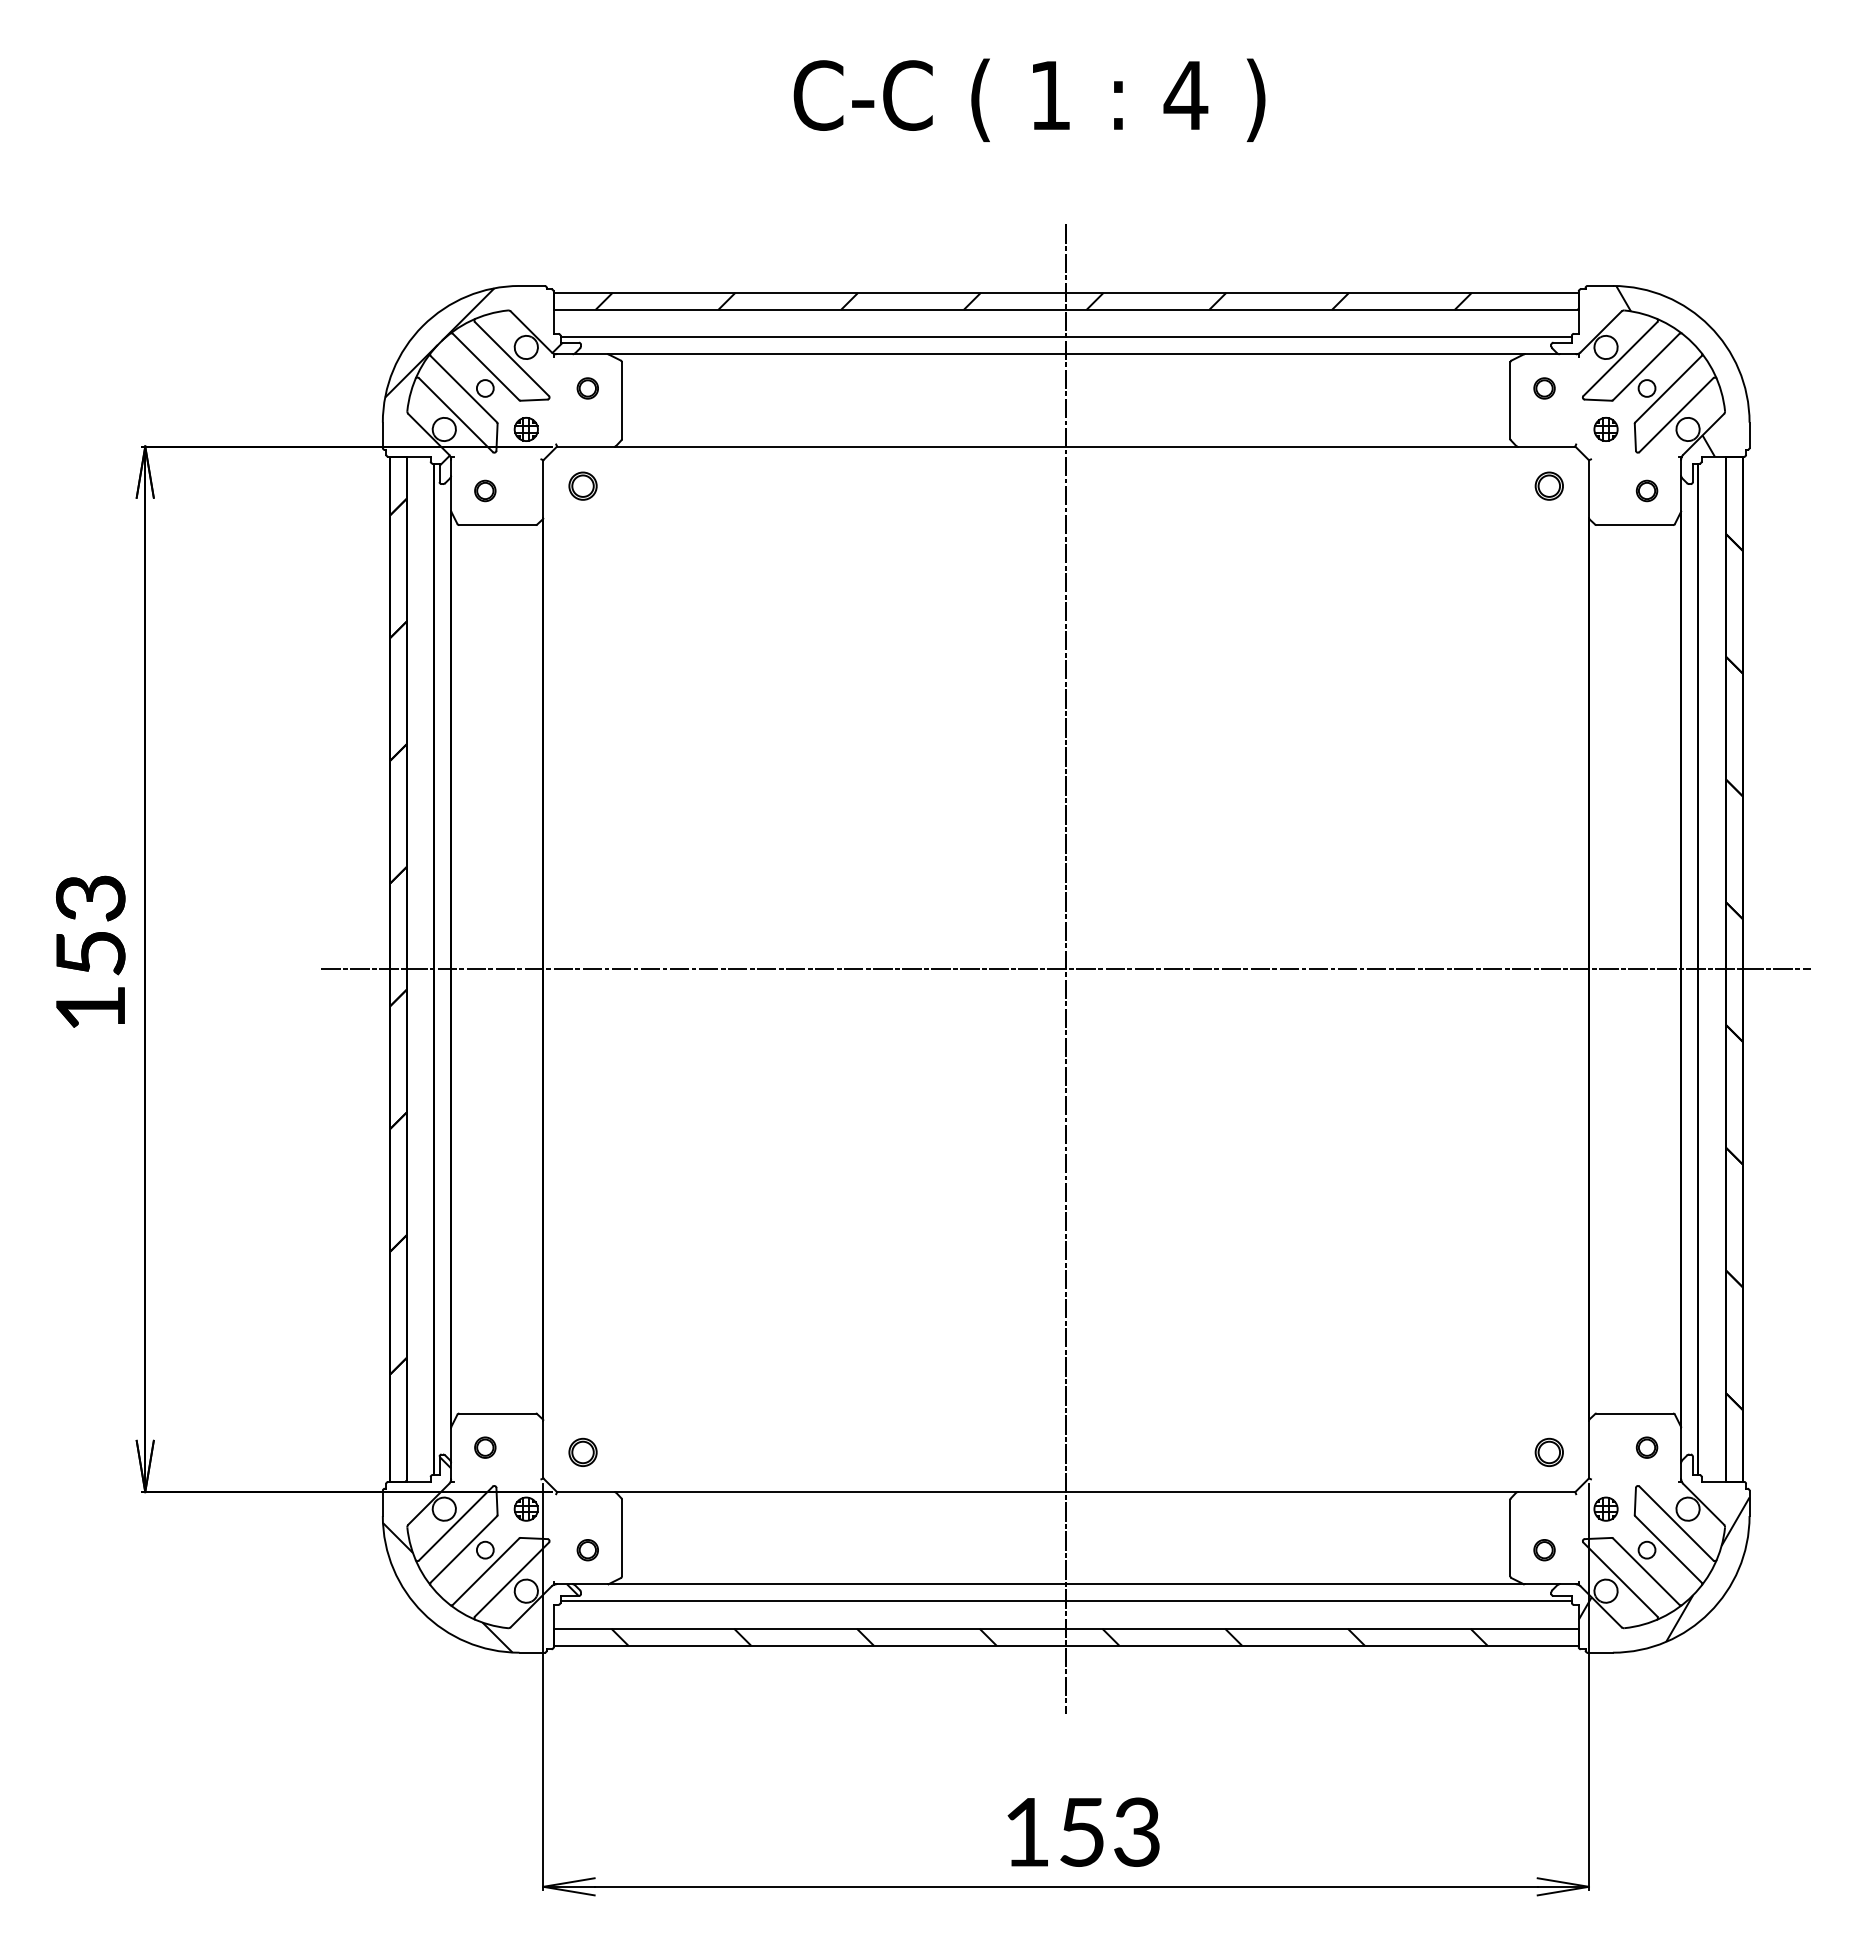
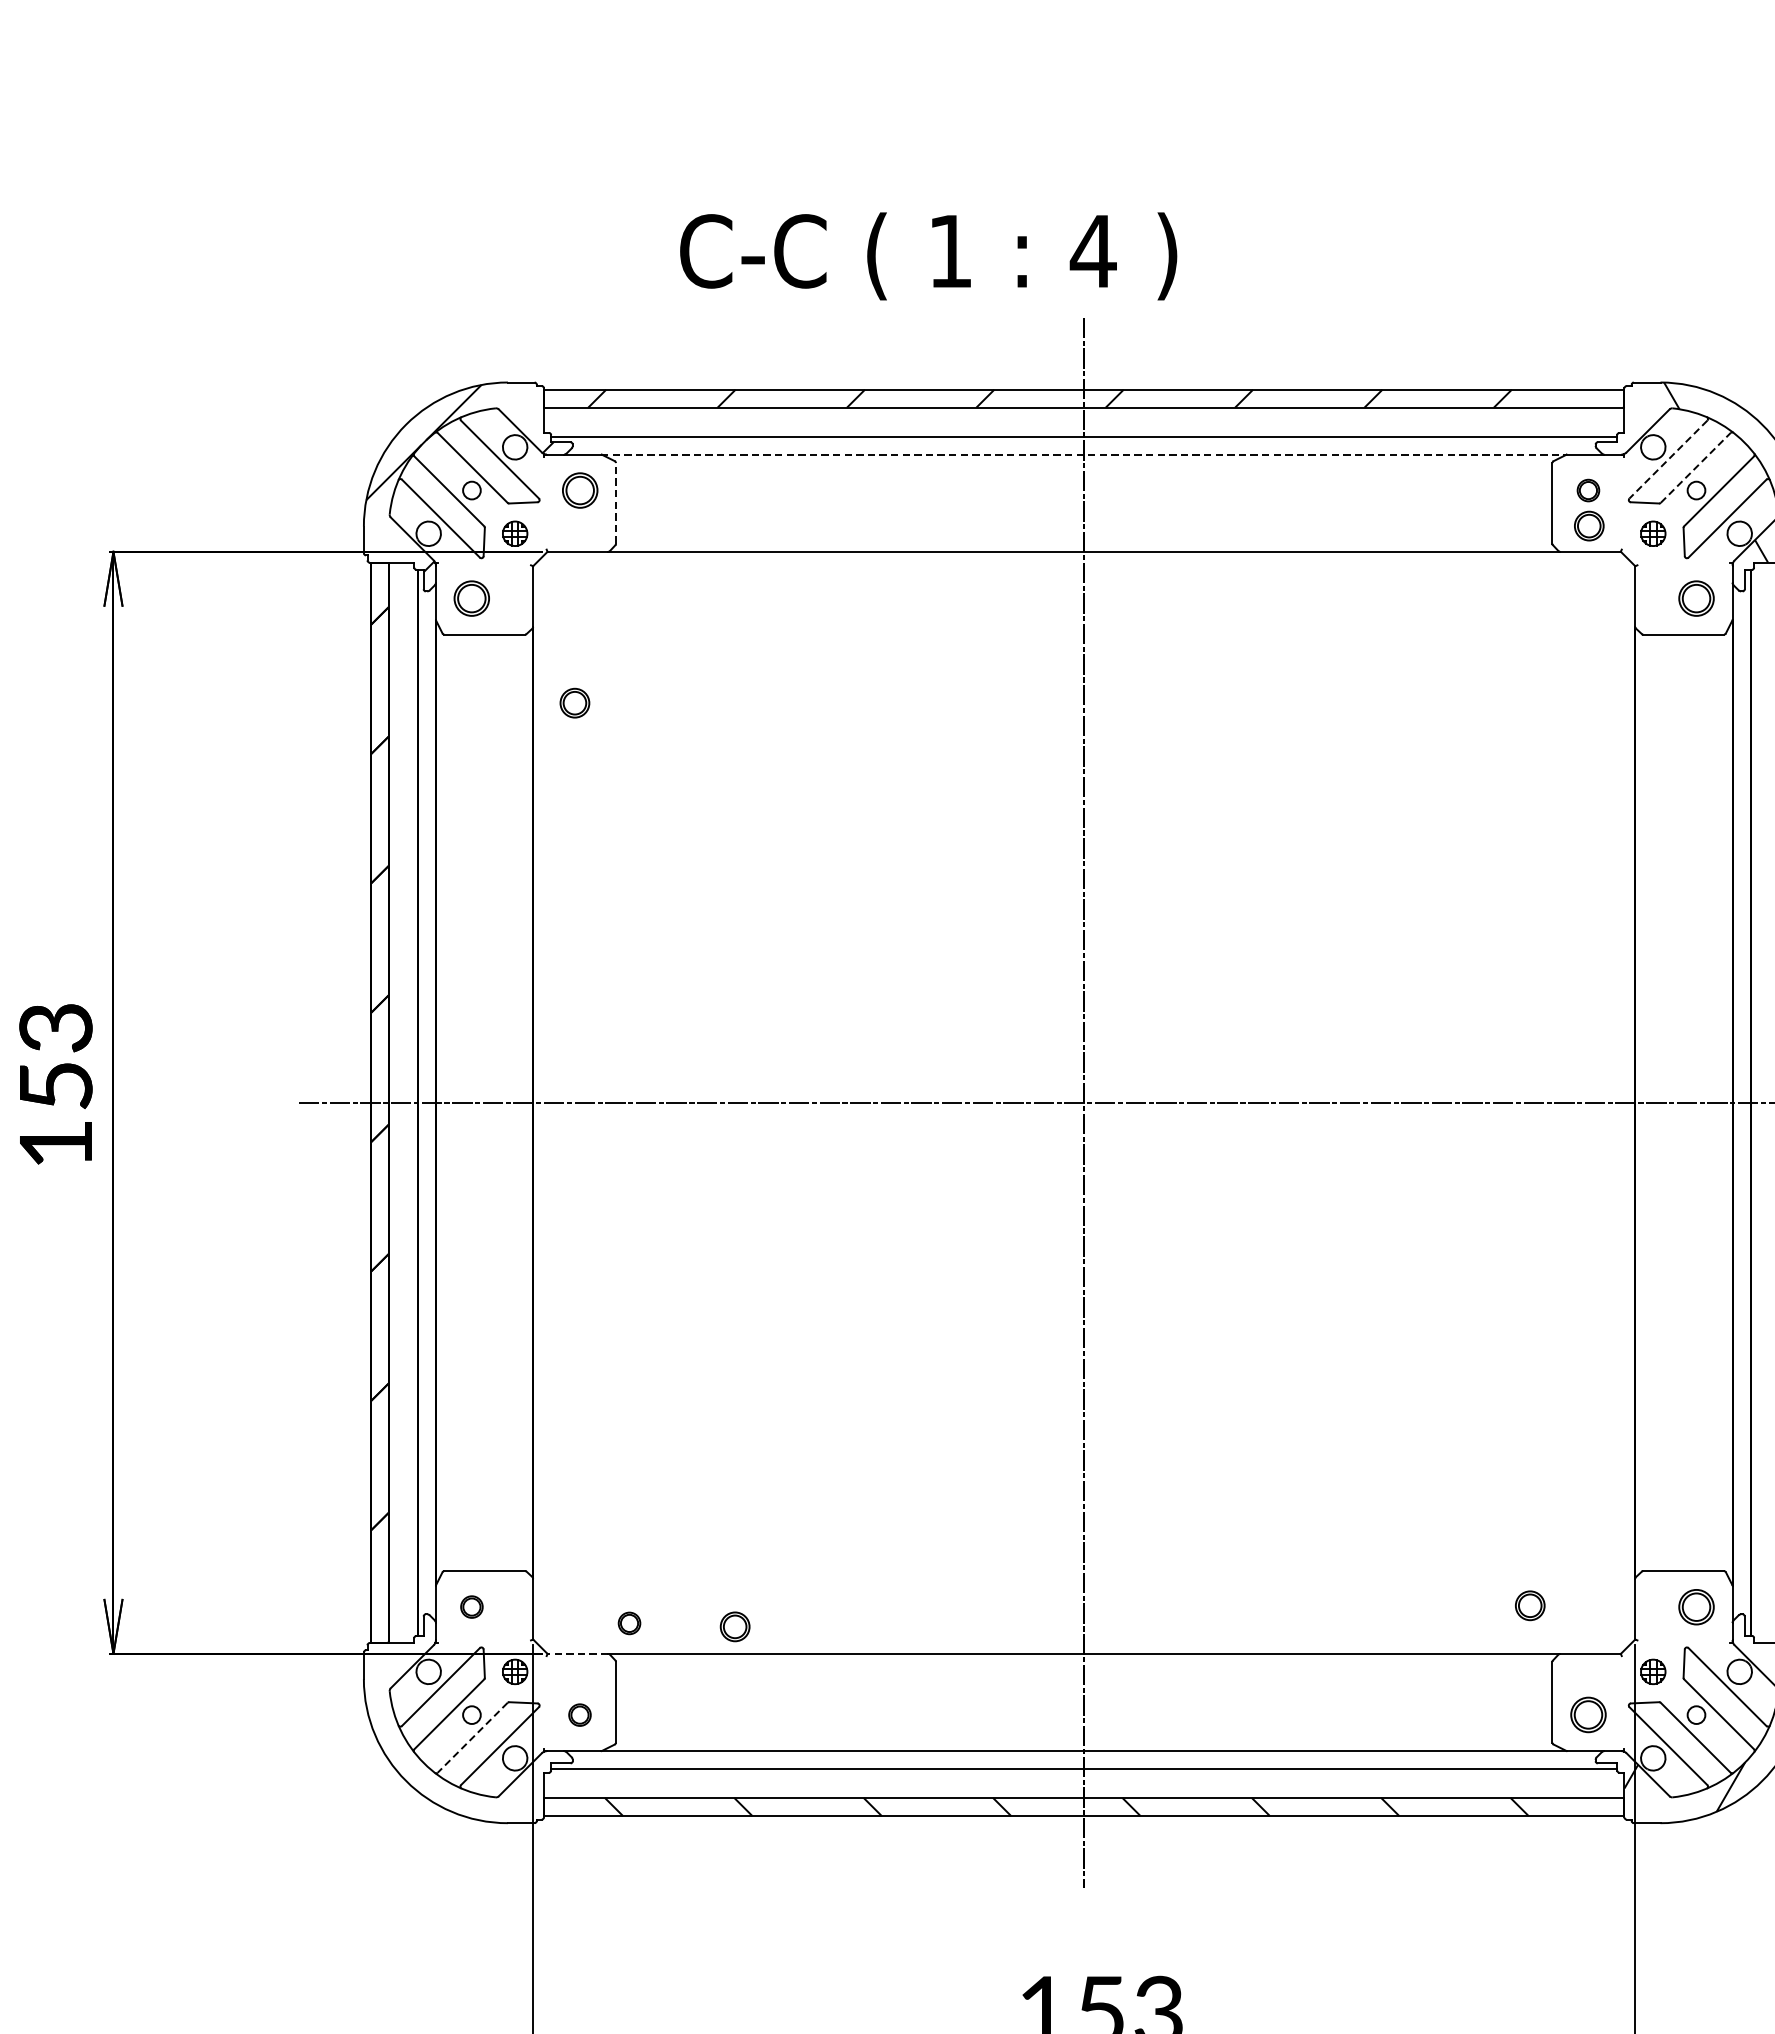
text: (1029, 99) -> (928, 255), moved
line: (1066, 354) -> (1084, 454), solid -> dashed
line: (1620, 359) -> (1668, 460), solid -> dashed
line: (1646, 367) -> (1695, 468), solid -> dashed
part: (587, 388) -> (579, 490), size x1.6
line: (622, 400) -> (616, 503), solid -> dashed
part: (582, 485) -> (574, 702), moved
part: (1548, 485) -> (1588, 525), moved
part: (485, 490) -> (472, 598), size x1.6
part: (1646, 490) -> (1695, 598), size x1.6
part: (1646, 1447) -> (1695, 1606), size x1.6
part: (582, 1451) -> (734, 1625), moved
part: (1548, 1451) -> (1529, 1604), moved
part: (634, 1463) -> (629, 1623), added
line: (585, 1492) -> (577, 1654), solid -> dashed
part: (1544, 1550) -> (1588, 1715), size x1.6
hatch: (480, 1554) -> (466, 1719), removed
line: (486, 1571) -> (473, 1737), solid -> dashed

